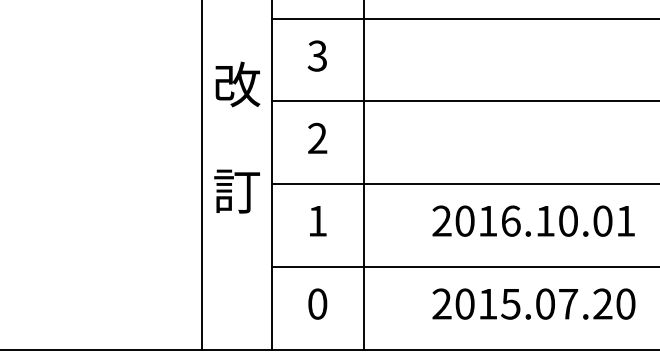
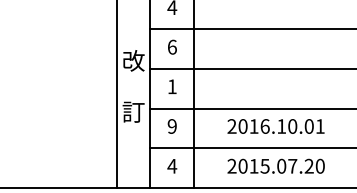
text: (315, 54) -> (171, 46), 3 -> 6
text: (315, 137) -> (171, 86), 2 -> 1
text: (315, 221) -> (171, 126), 1 -> 9
text: (318, 302) -> (172, 165), 0 -> 4

